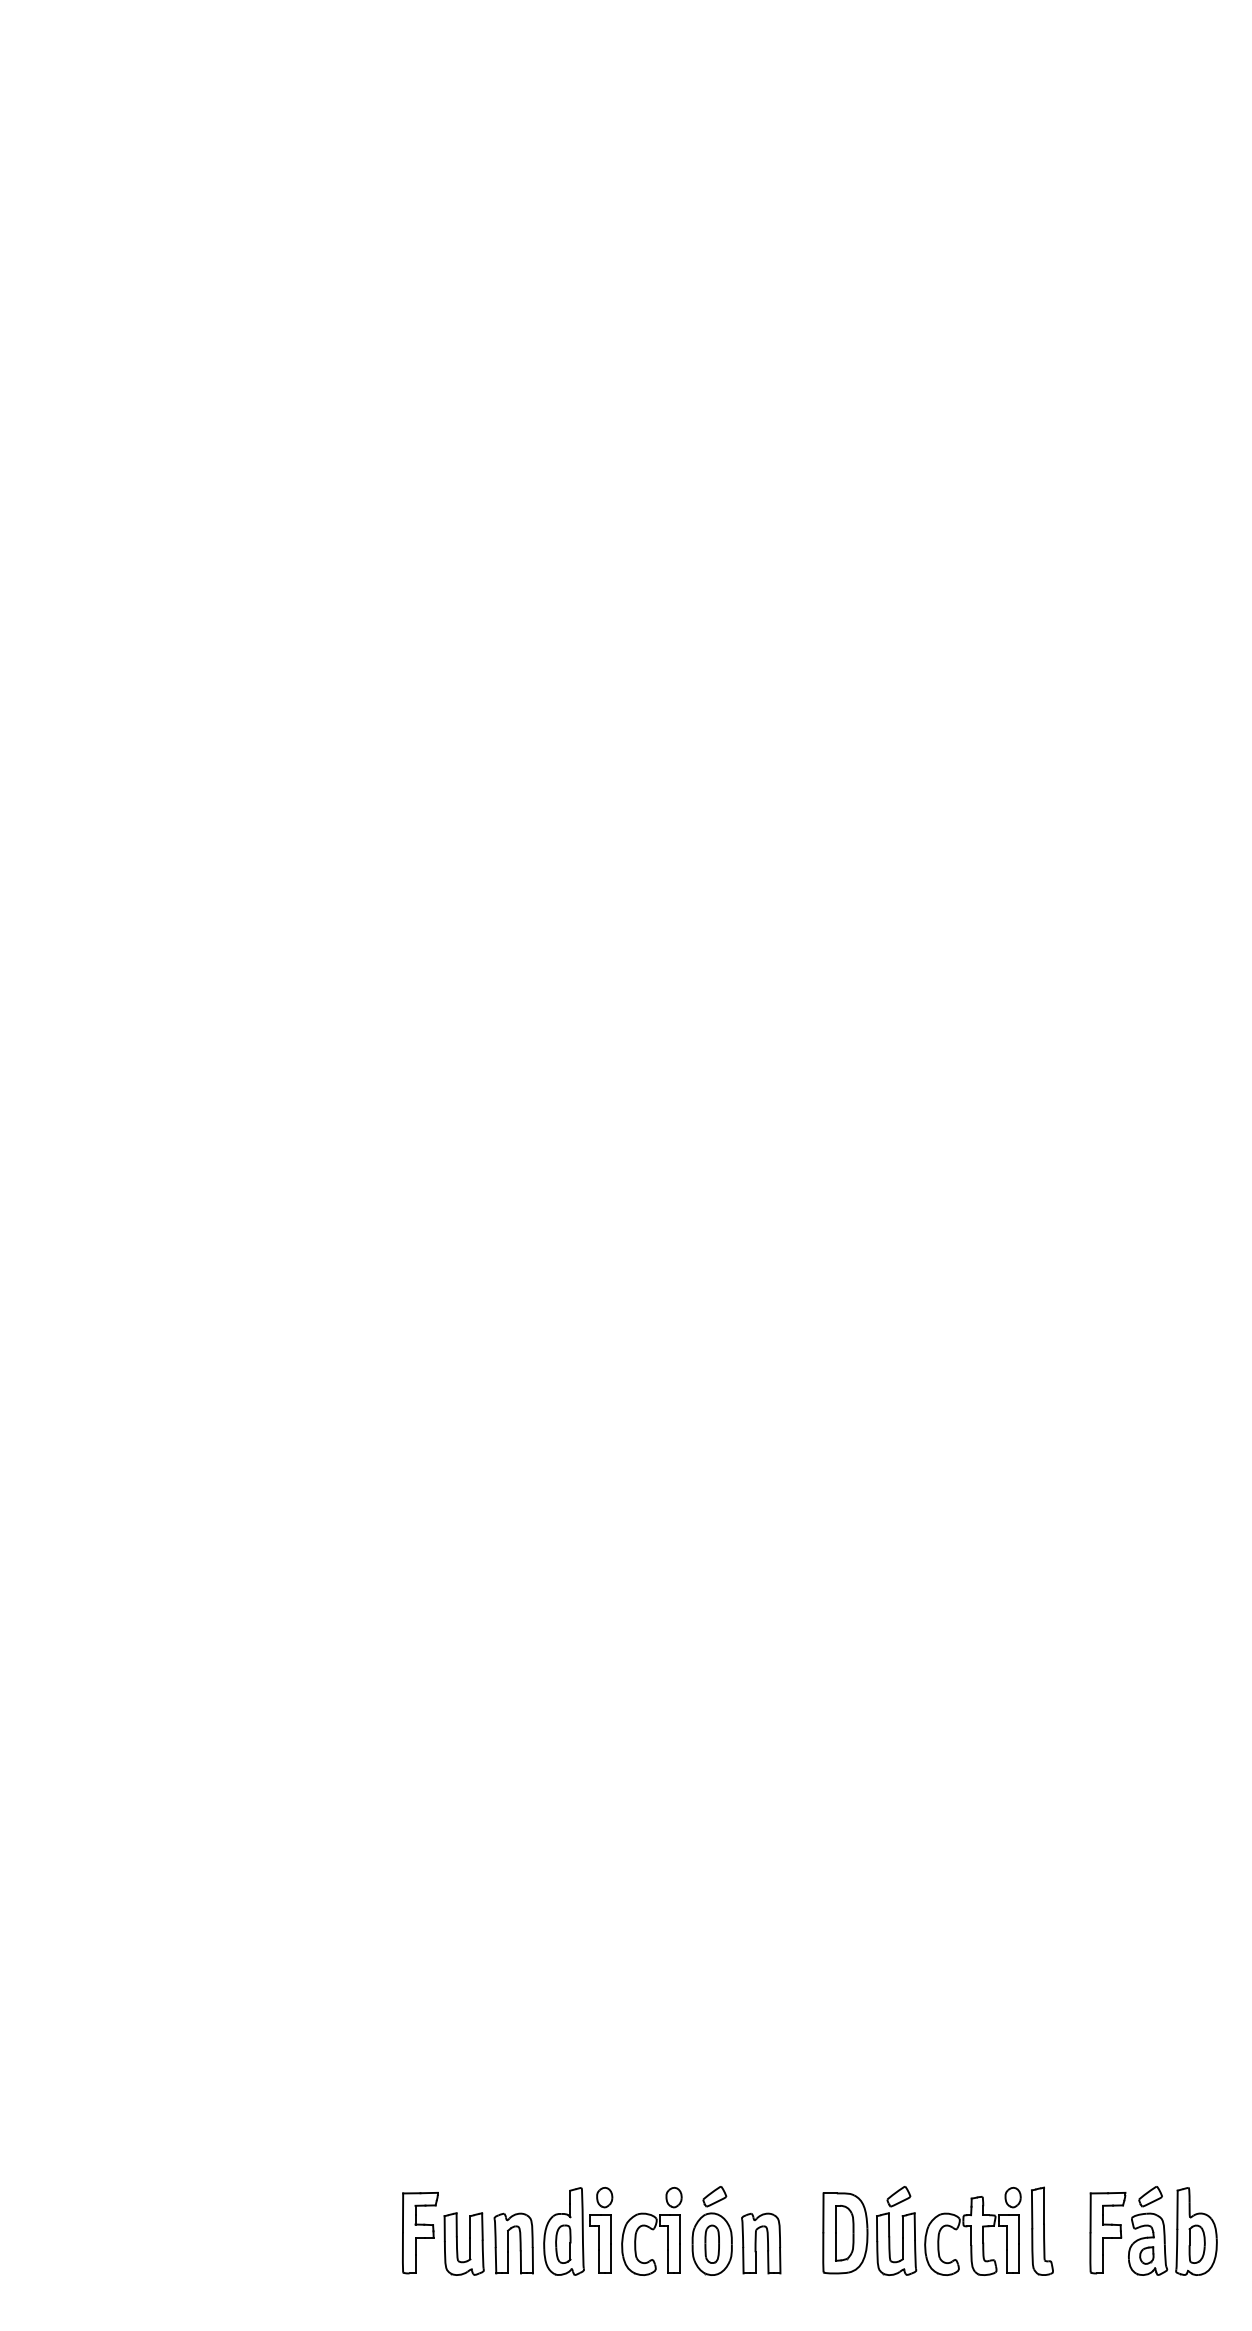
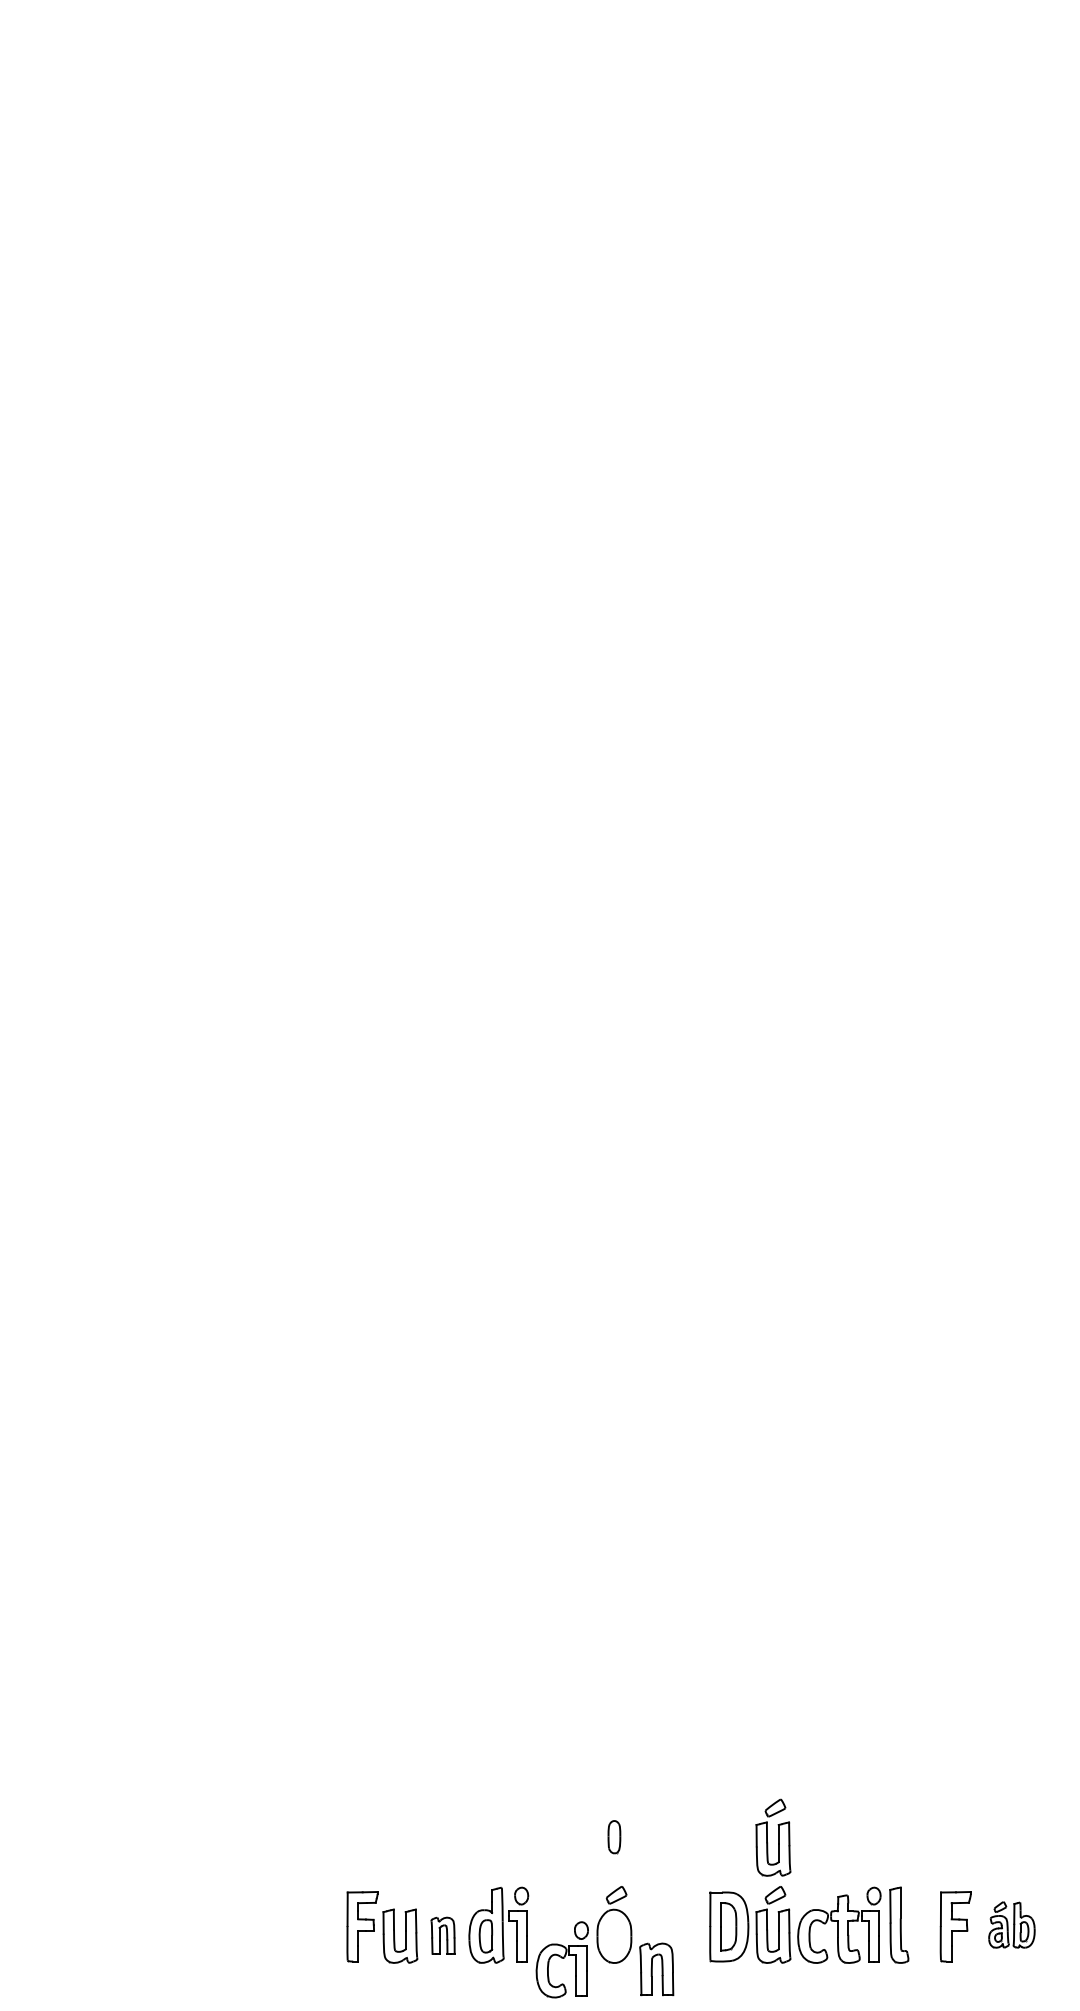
part: (896, 2129) -> (773, 1837), added
part: (651, 2230) -> (562, 1959), moved
part: (1172, 2230) -> (1011, 1924), size x0.6
part: (513, 2243) -> (442, 1935), size x0.7
part: (711, 2243) -> (613, 1836), moved
part: (761, 2243) -> (656, 1969), moved

